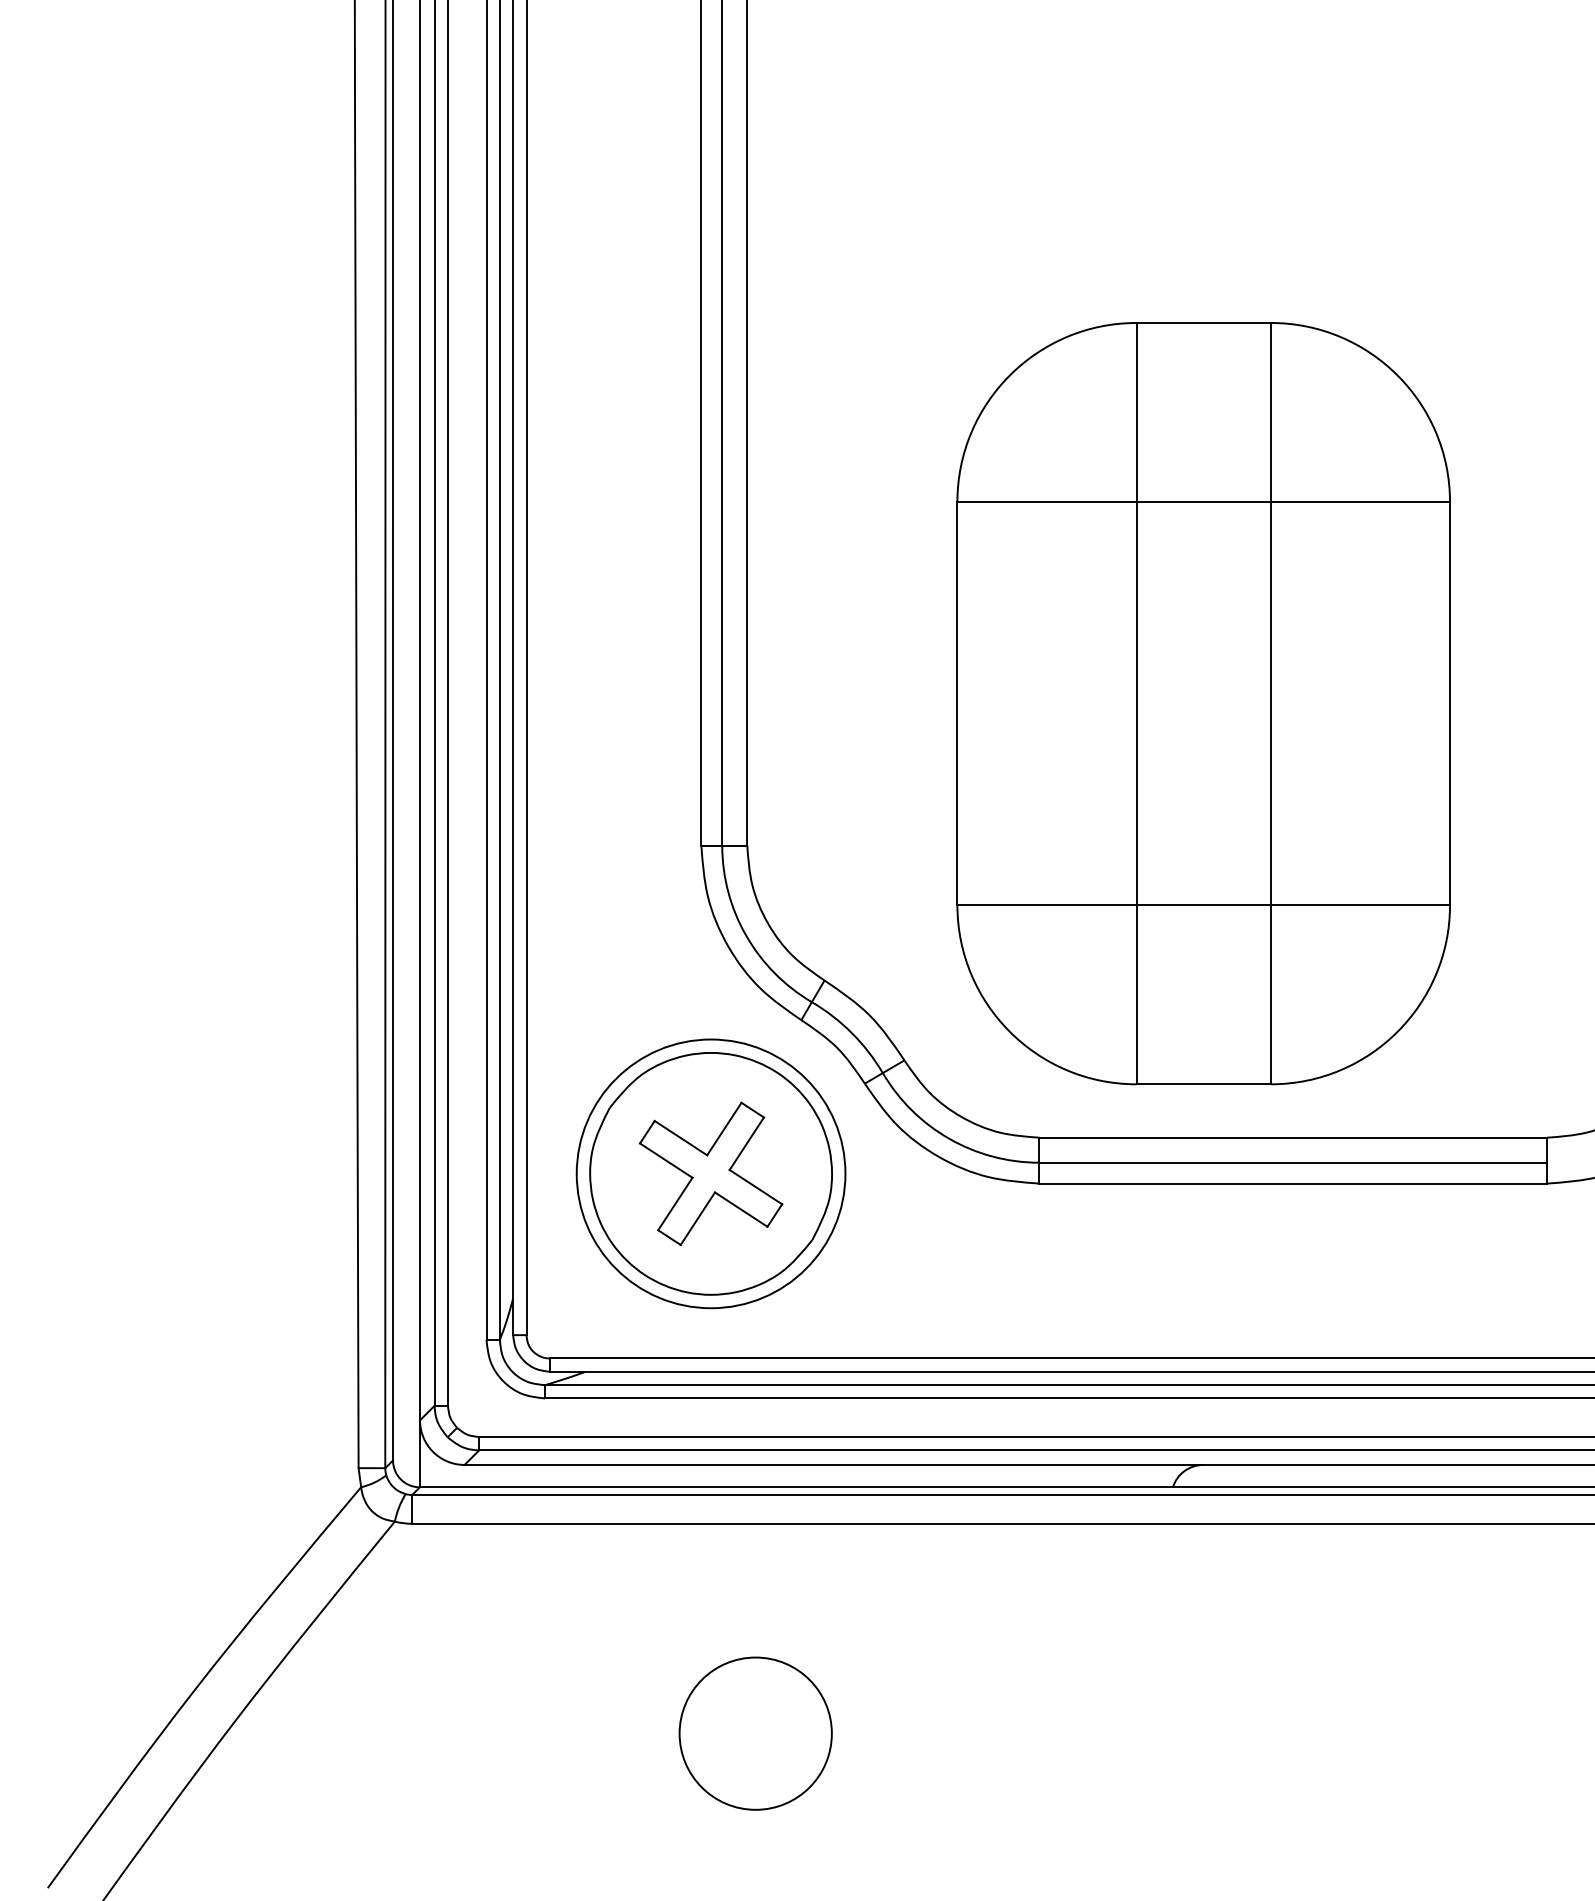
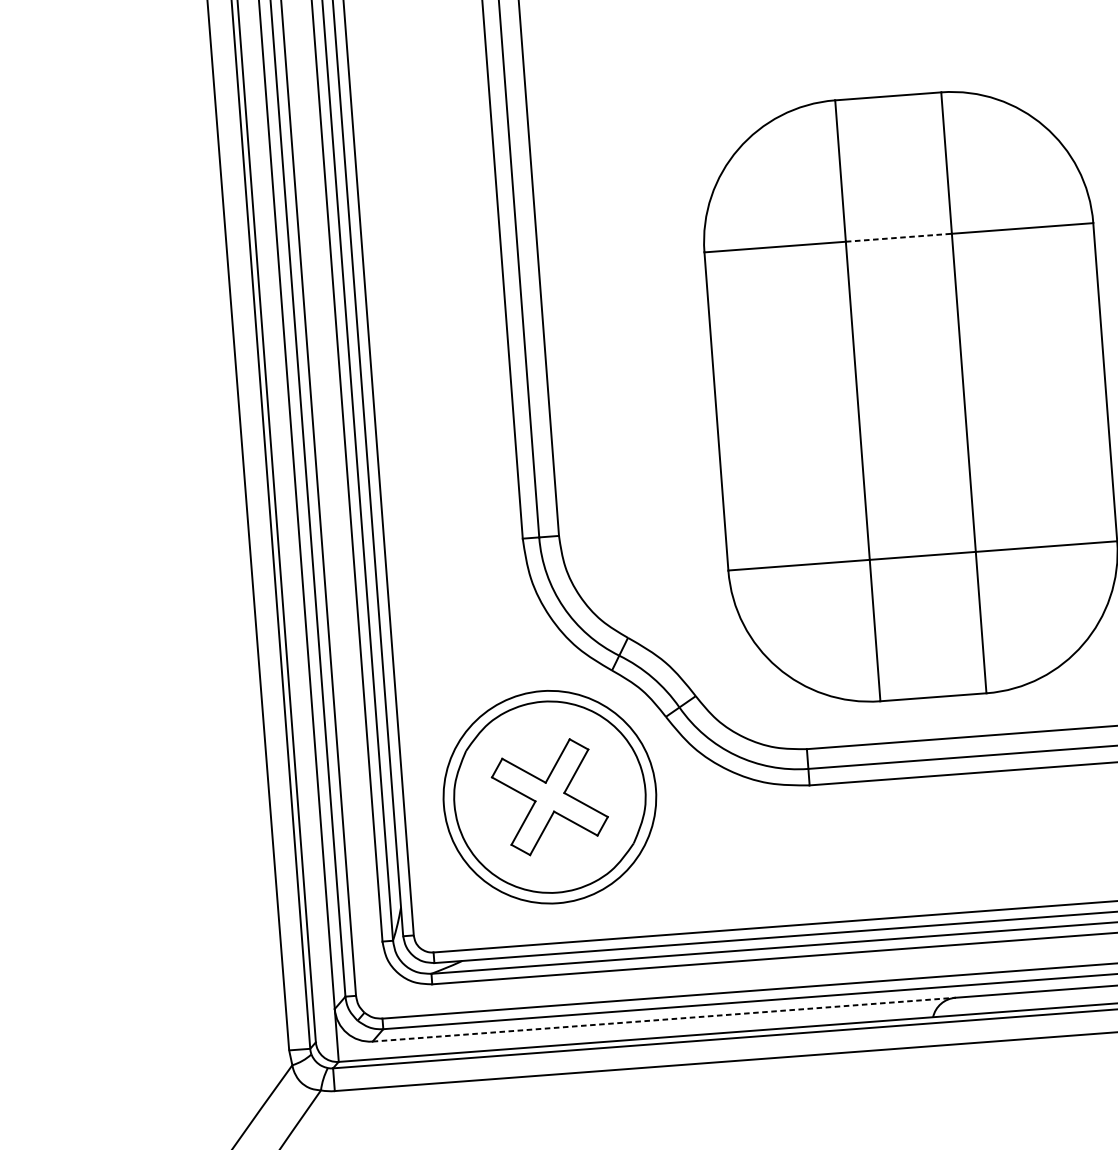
line: (1204, 502) -> (899, 238), solid -> dashed
line: (834, 1464) -> (664, 1019), solid -> dashed

